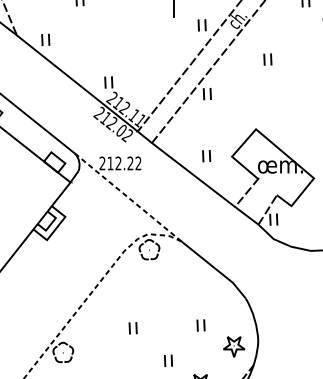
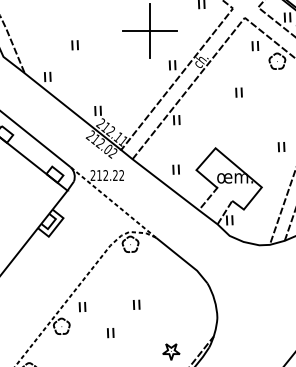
part: (267, 59) -> (238, 92), moved
part: (234, 346) -> (198, 321), removed
part: (165, 355) -> (108, 328), moved

